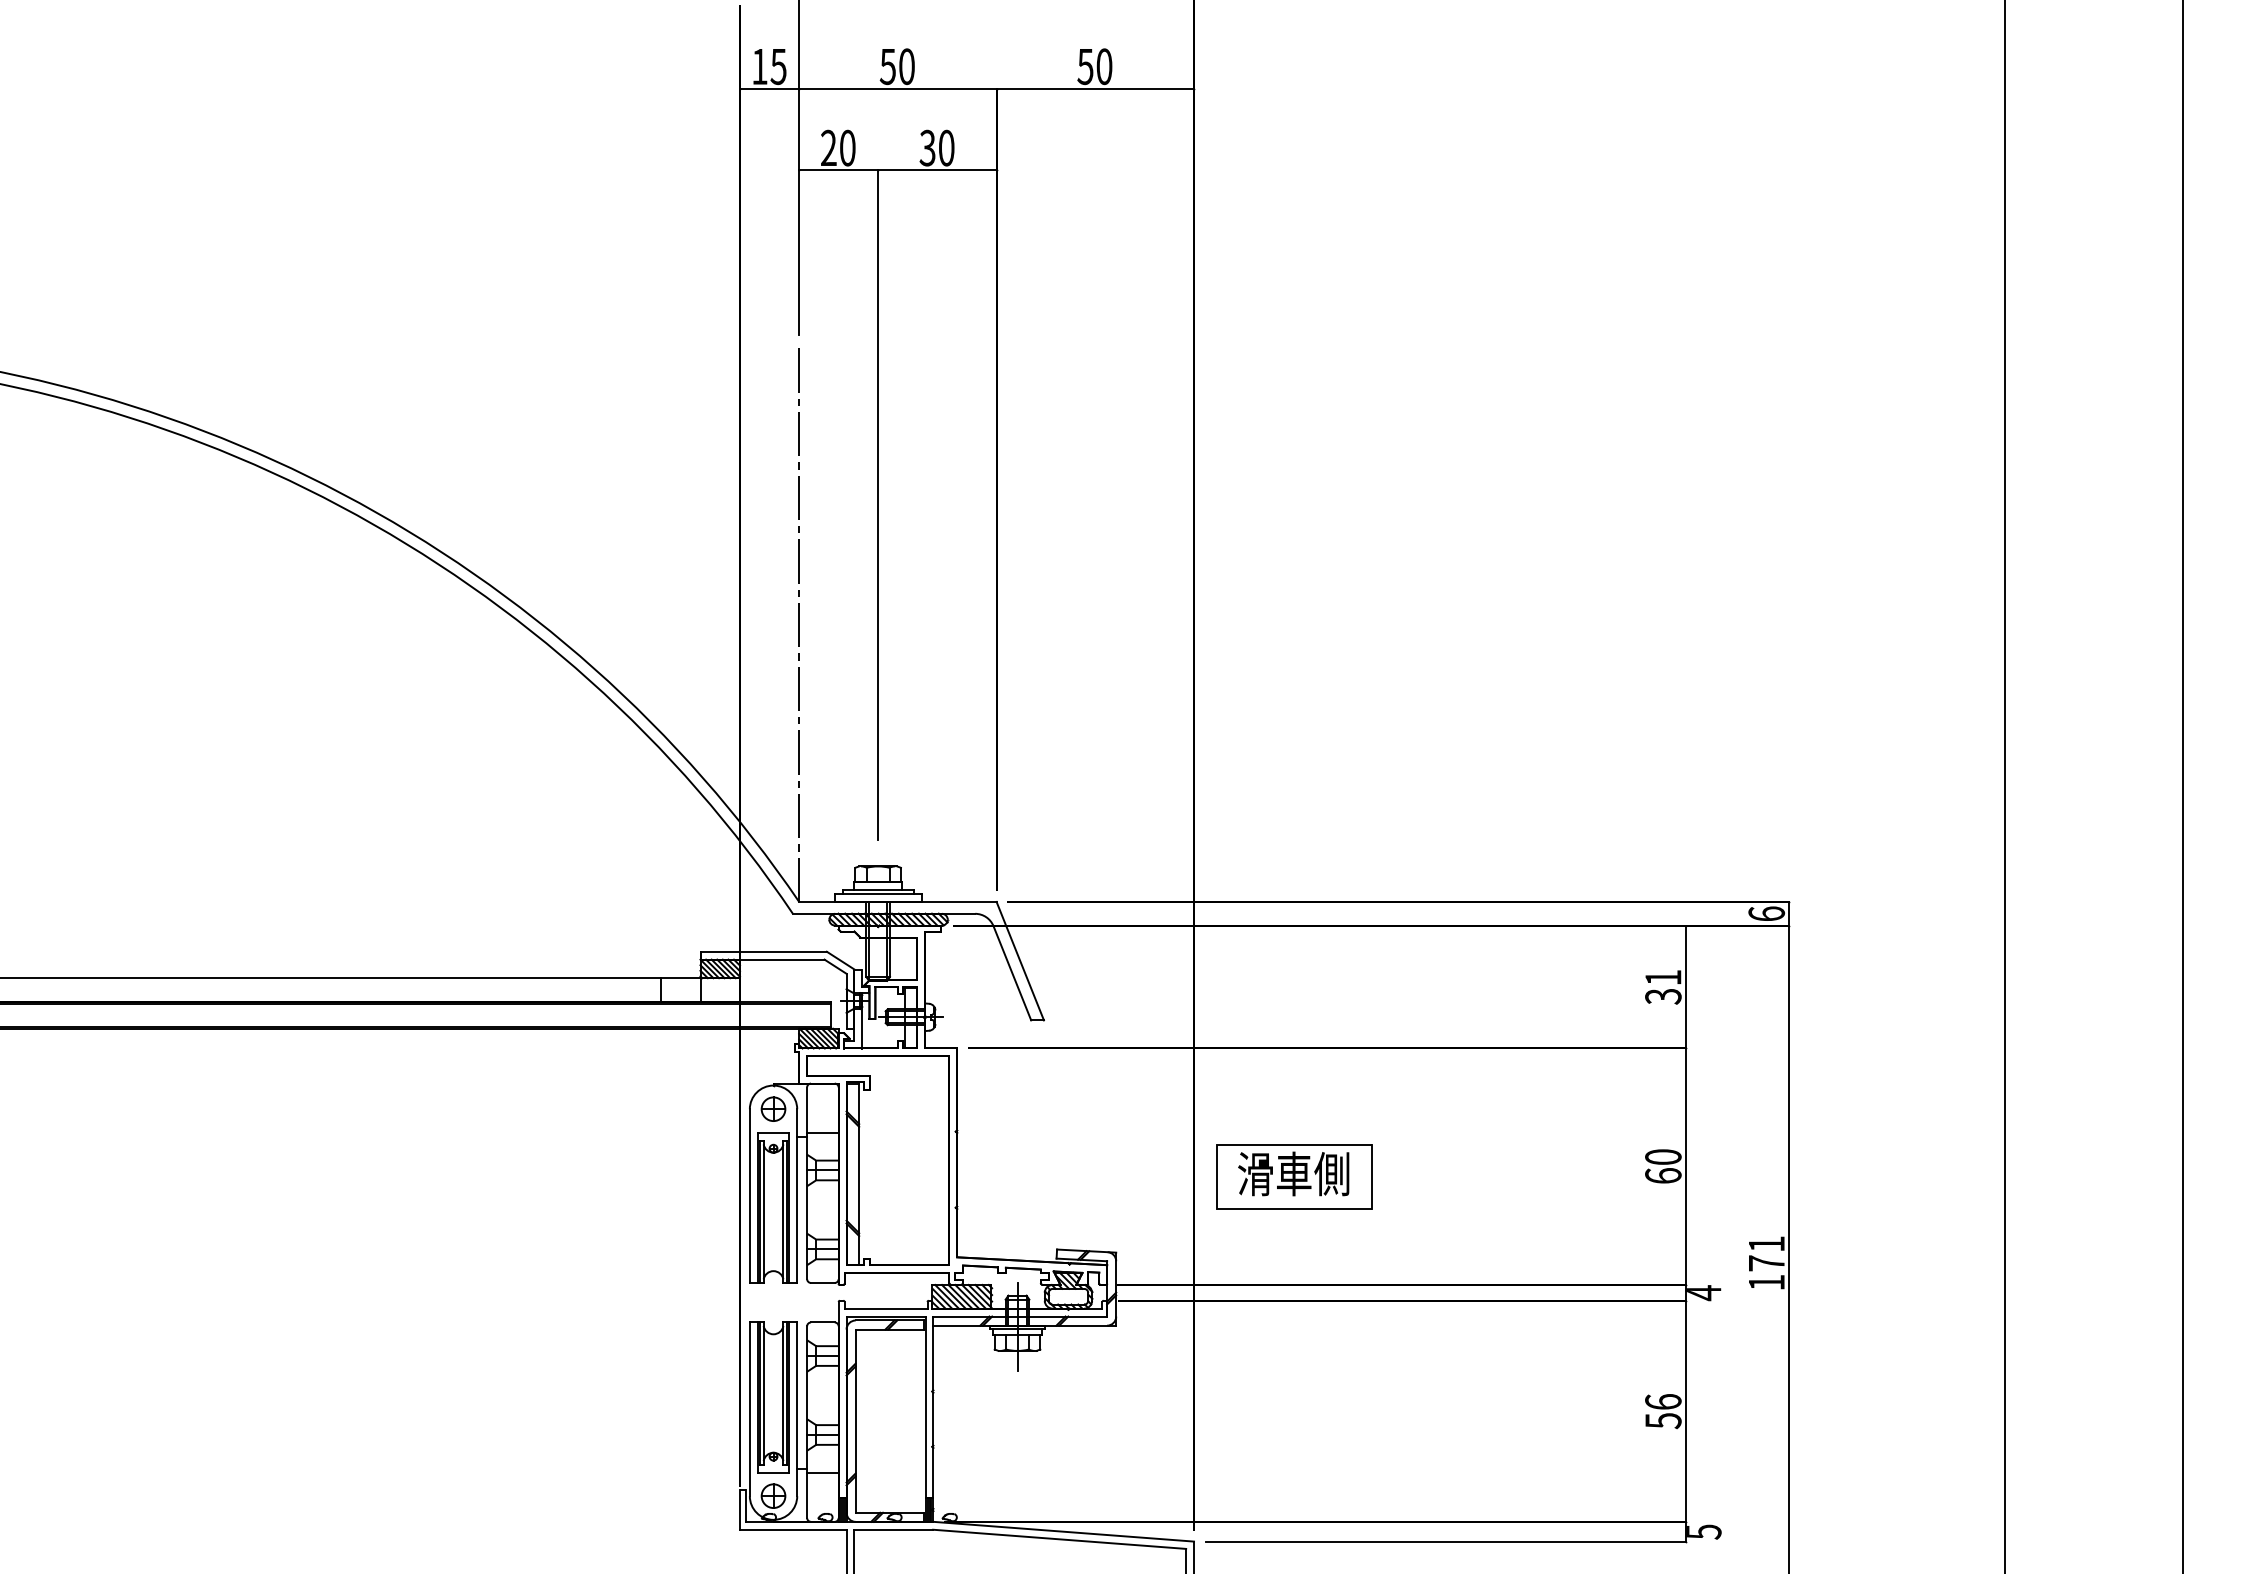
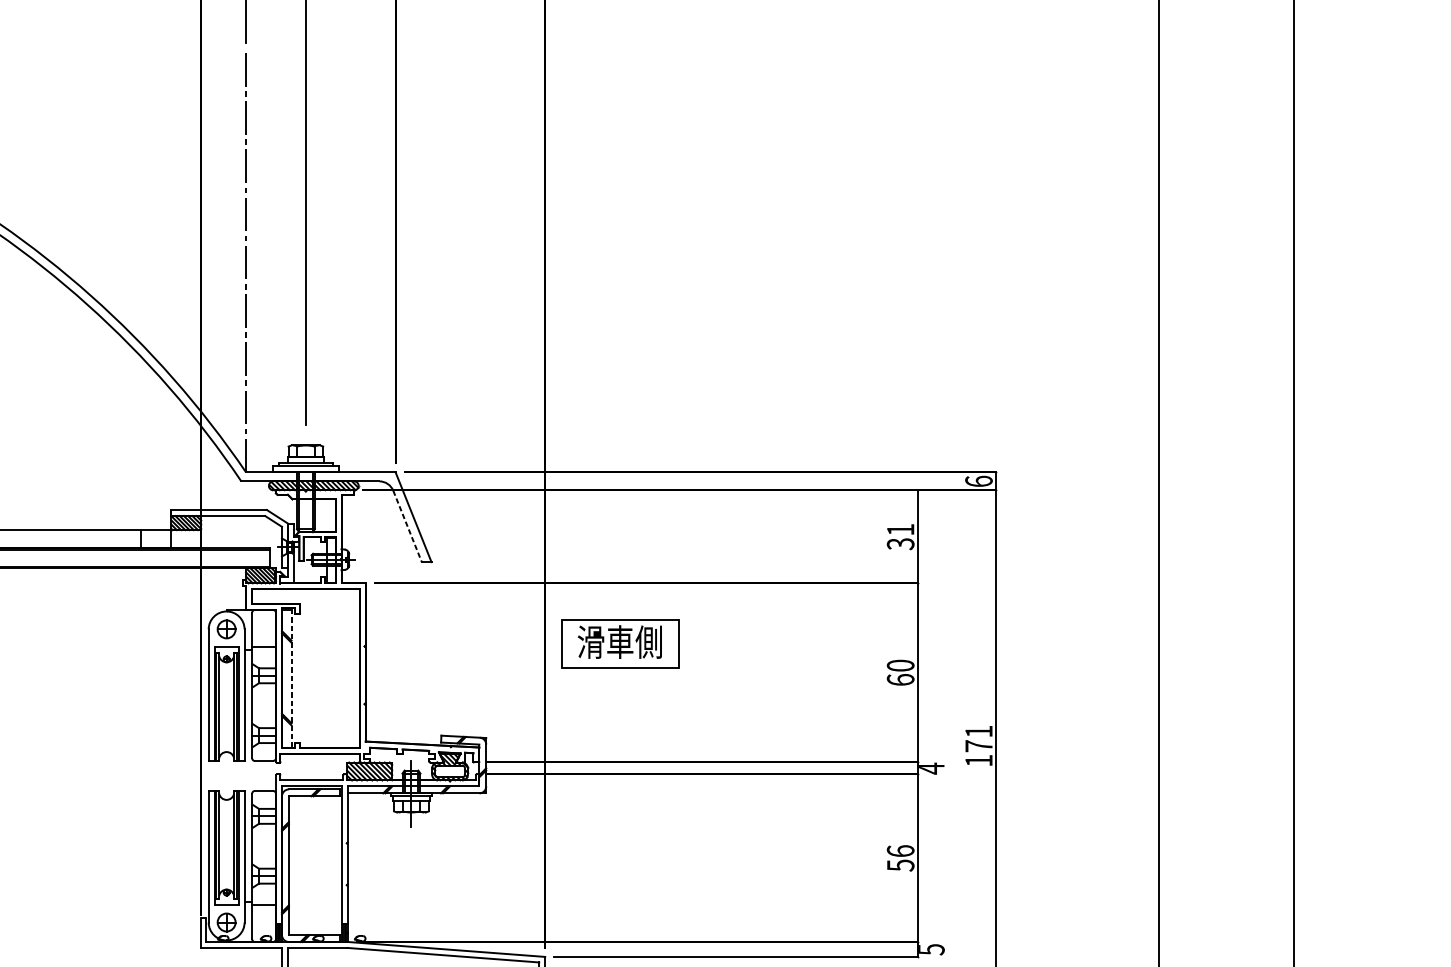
line: (1012, 973) -> (407, 526), solid -> dashed
line: (859, 1174) -> (291, 678), solid -> dashed
part: (1294, 1176) -> (620, 644), moved

